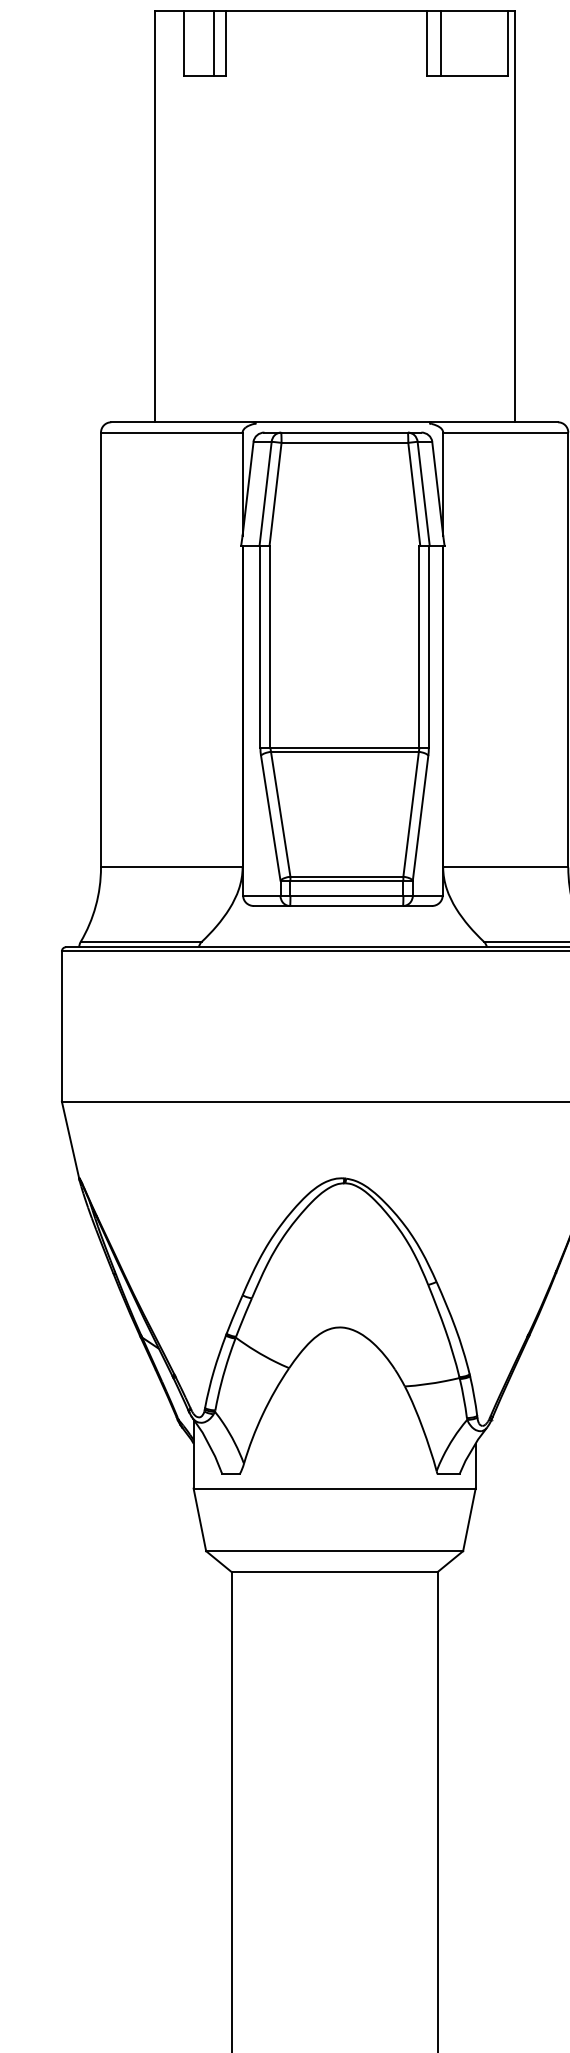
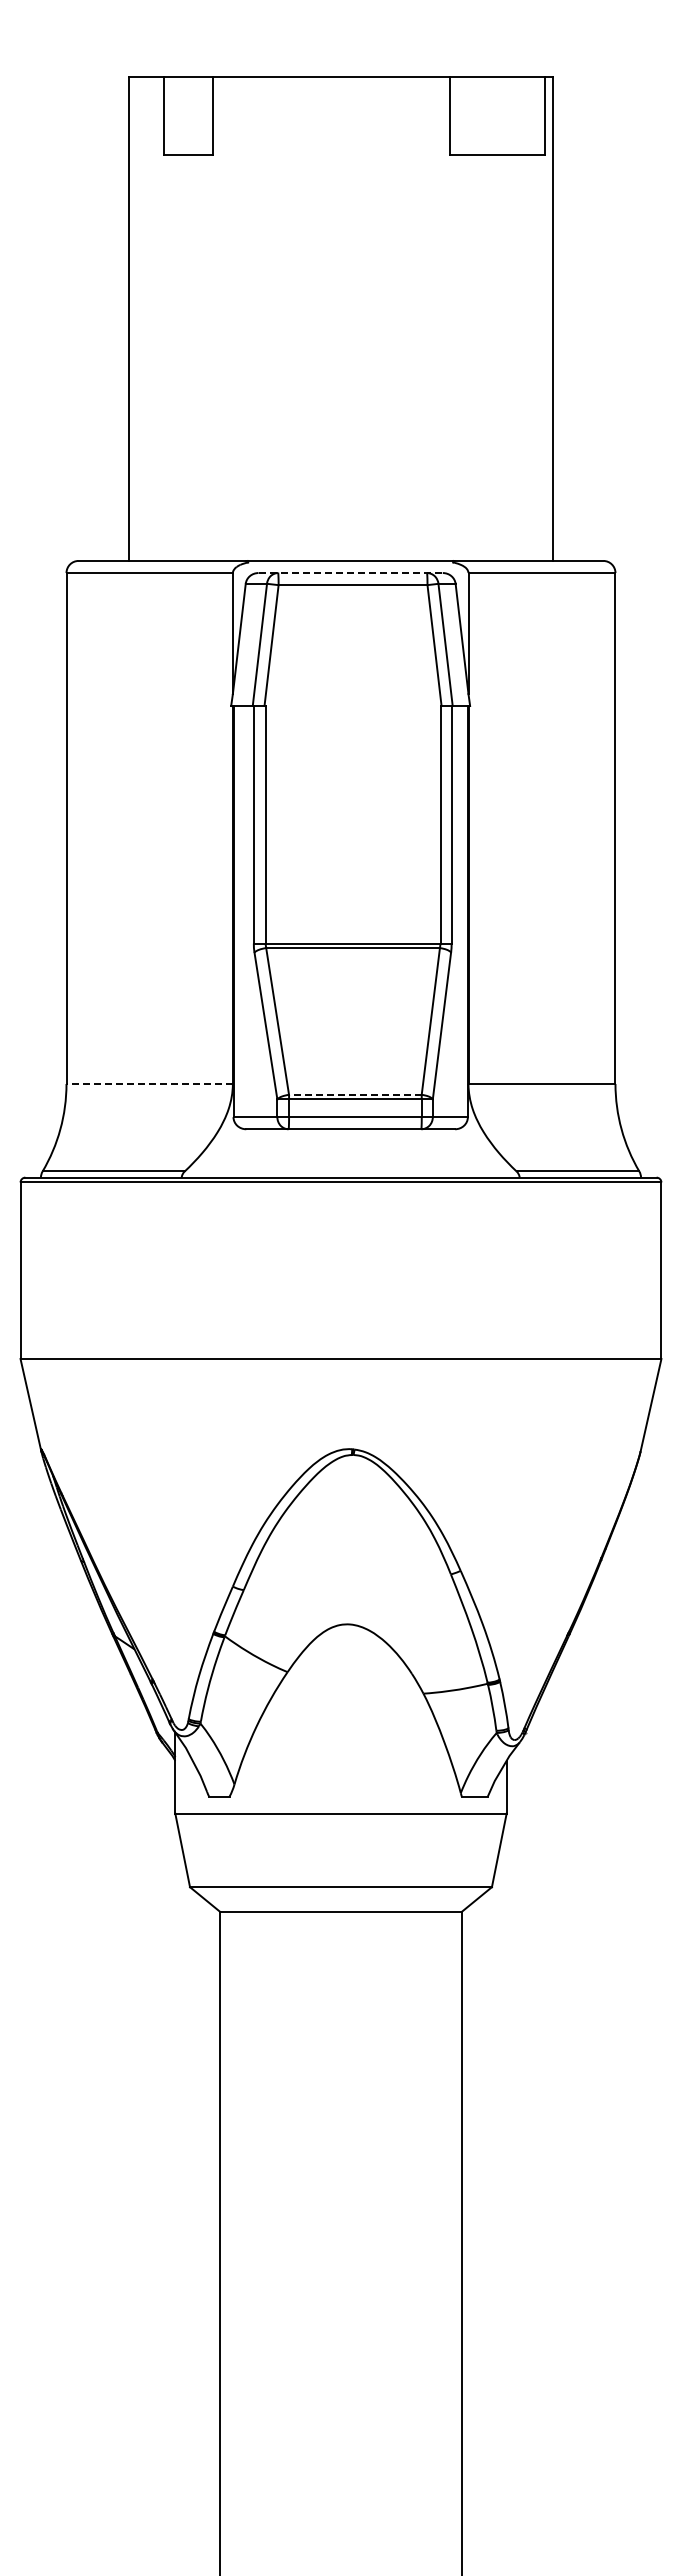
line: (214, 43) -> (199, 115), removed
line: (440, 43) -> (465, 115), removed
line: (343, 432) -> (351, 573), solid -> dashed
line: (171, 867) -> (149, 1083), solid -> dashed
line: (346, 876) -> (354, 1094), solid -> dashed

